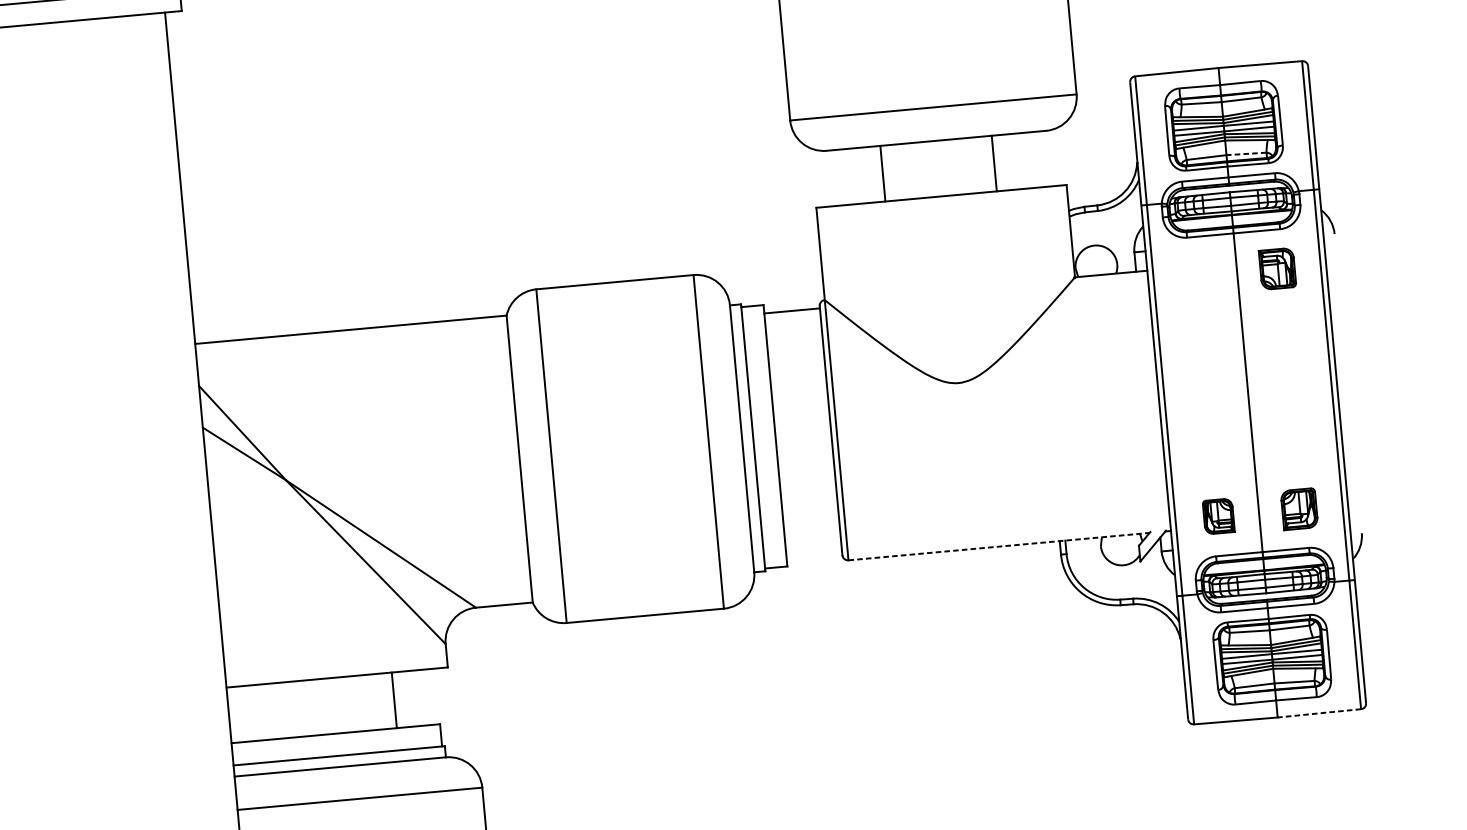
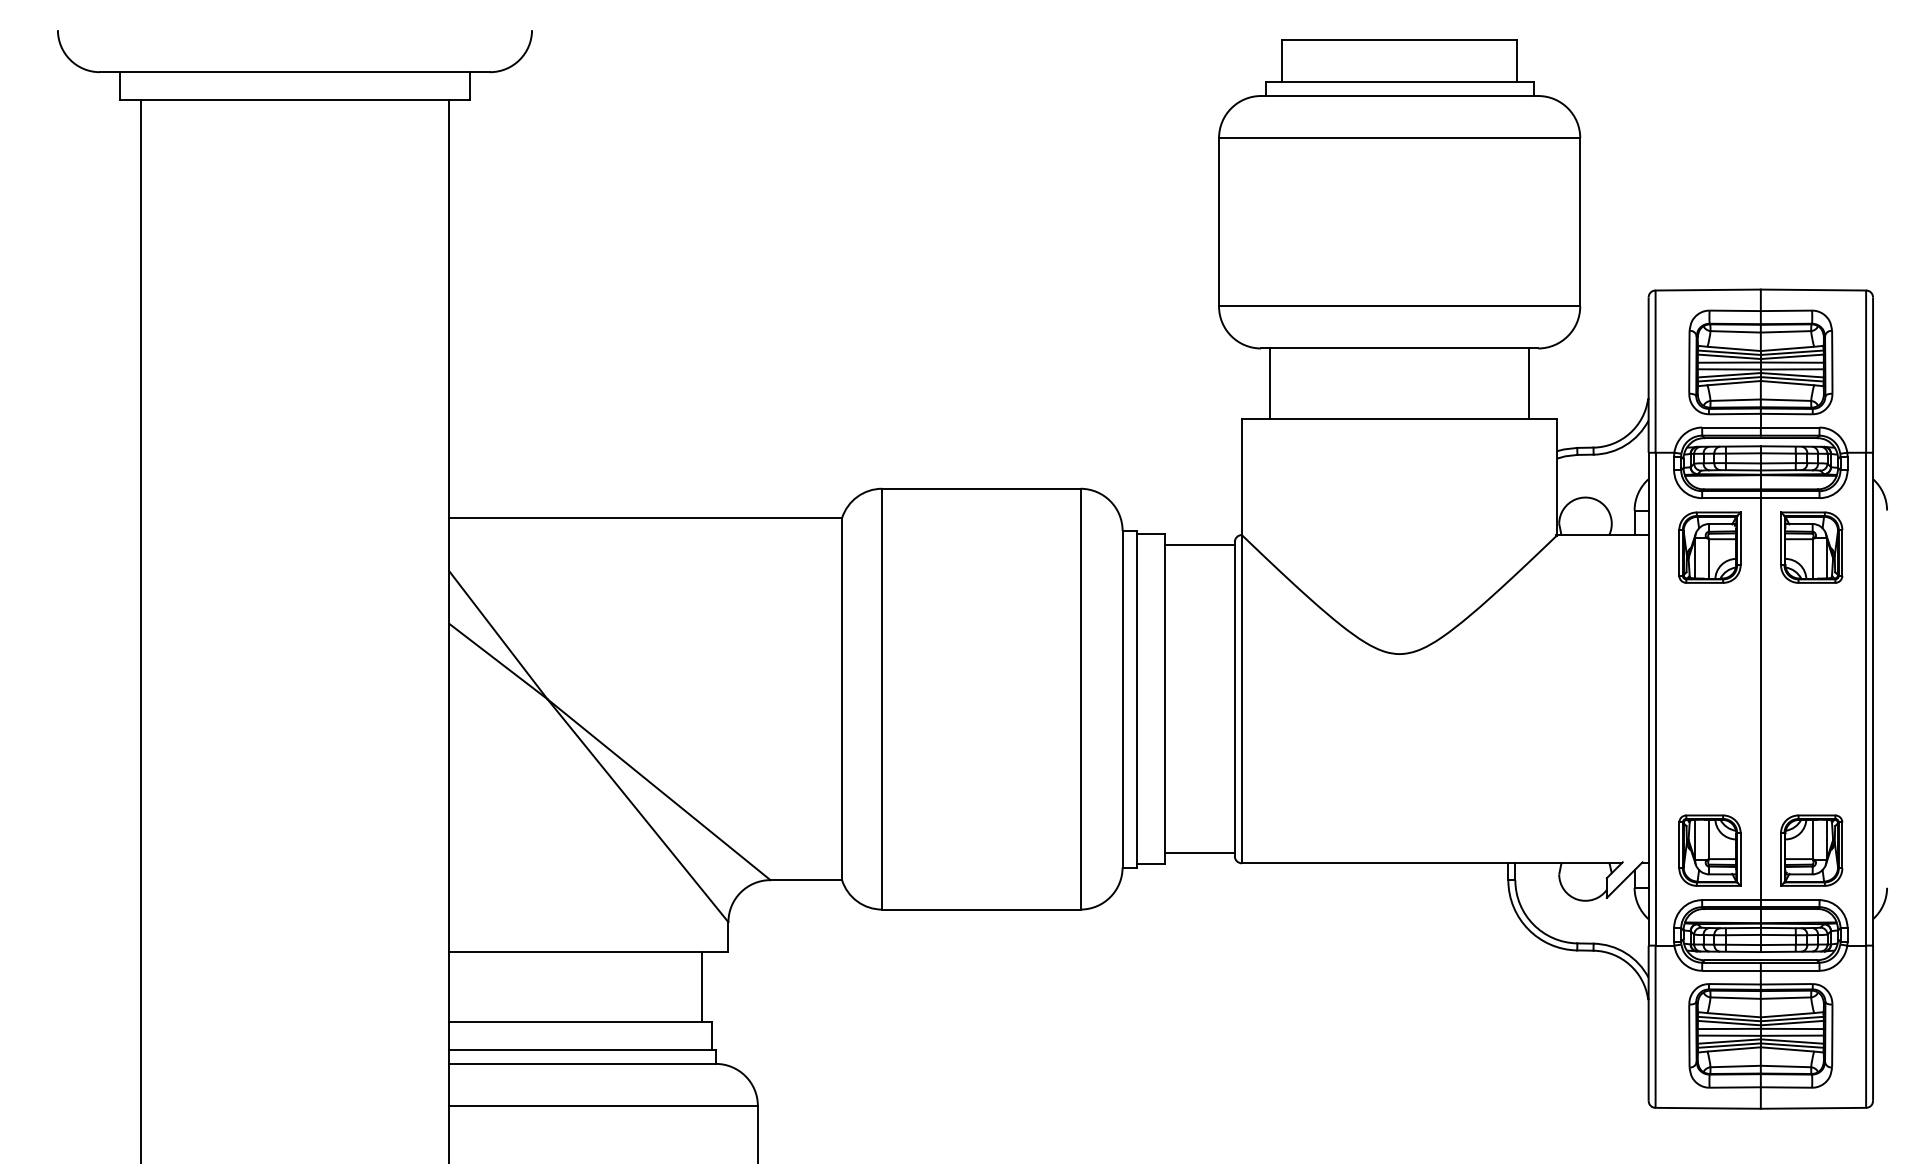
line: (1246, 154) -> (1785, 400), dashed -> solid
line: (994, 163) -> (1529, 383), moved
line: (882, 173) -> (1269, 383), moved
part: (1277, 268) -> (1811, 547), size x1.43
part: (1196, 276) -> (1709, 547), added
part: (1299, 509) -> (1811, 850), size x1.43
part: (1218, 516) -> (1709, 850), size x1.67
line: (998, 546) -> (1431, 863), dashed -> solid
line: (814, 555) -> (1199, 853), added
line: (394, 700) -> (701, 986), moved
line: (1319, 713) -> (1813, 1108), dashed -> solid

